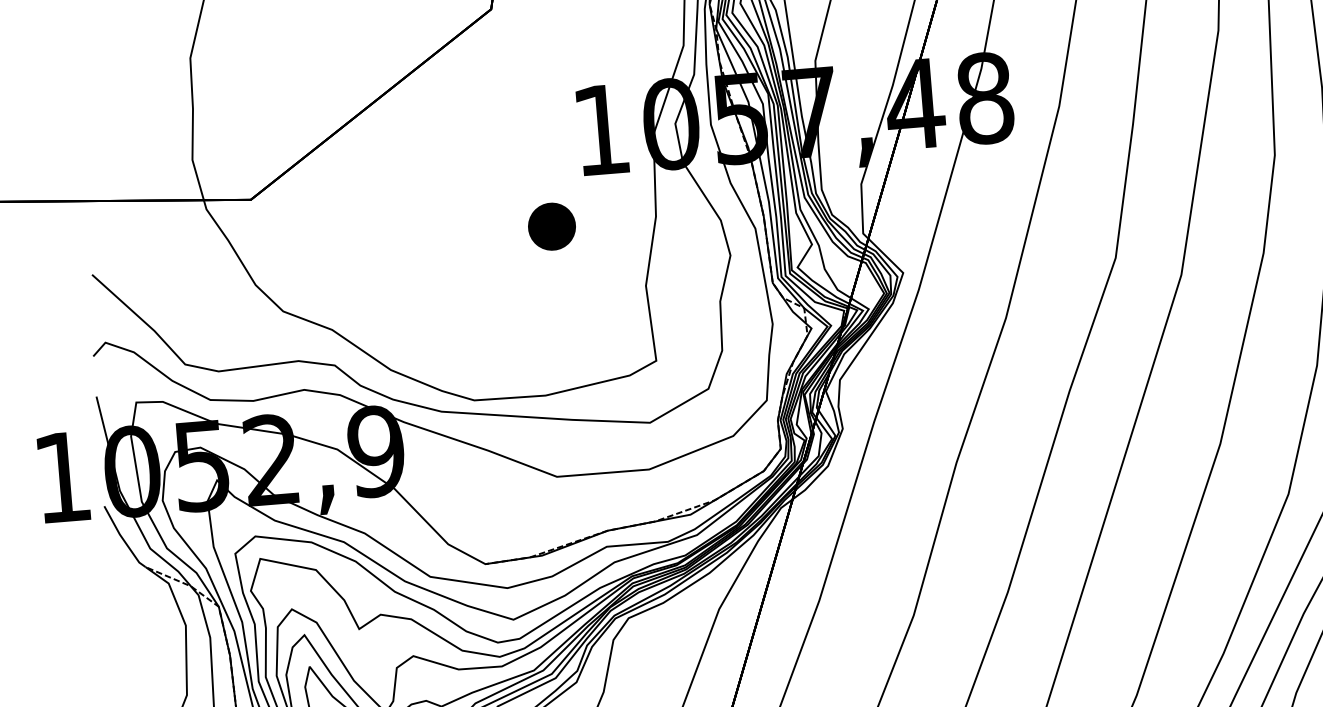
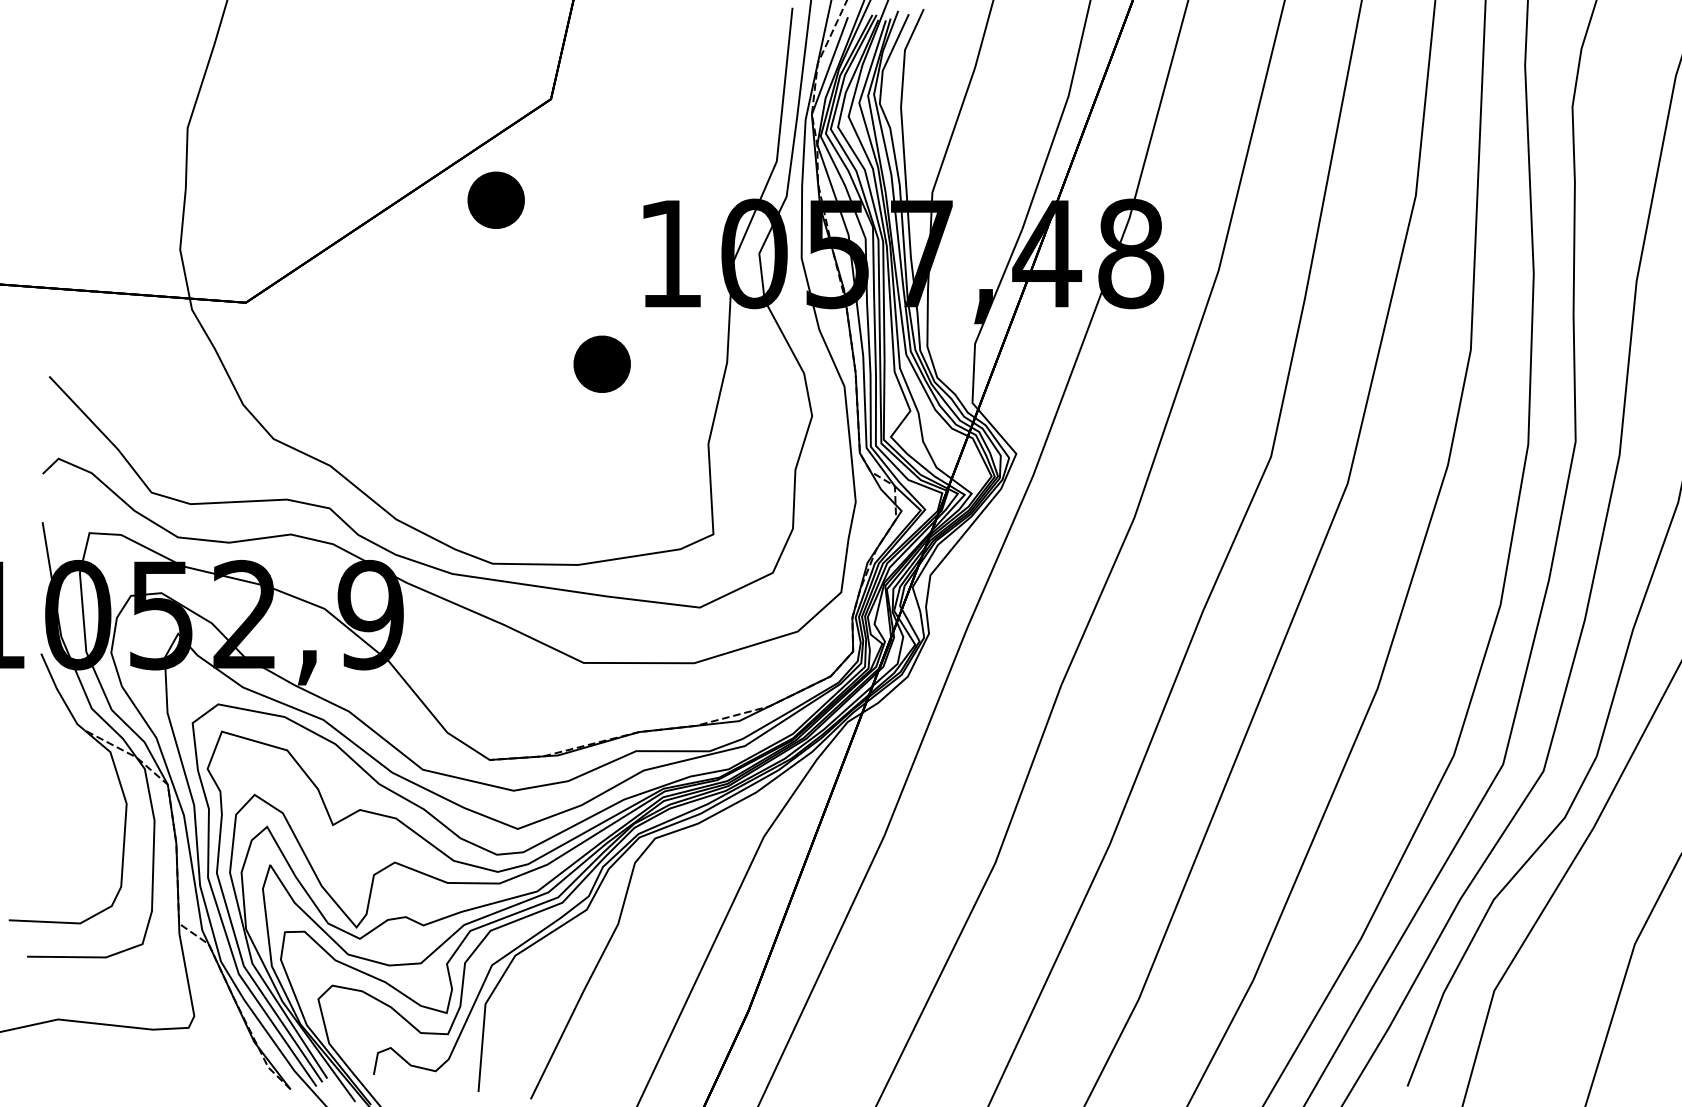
part: (451, 96) -> (495, 199), added

